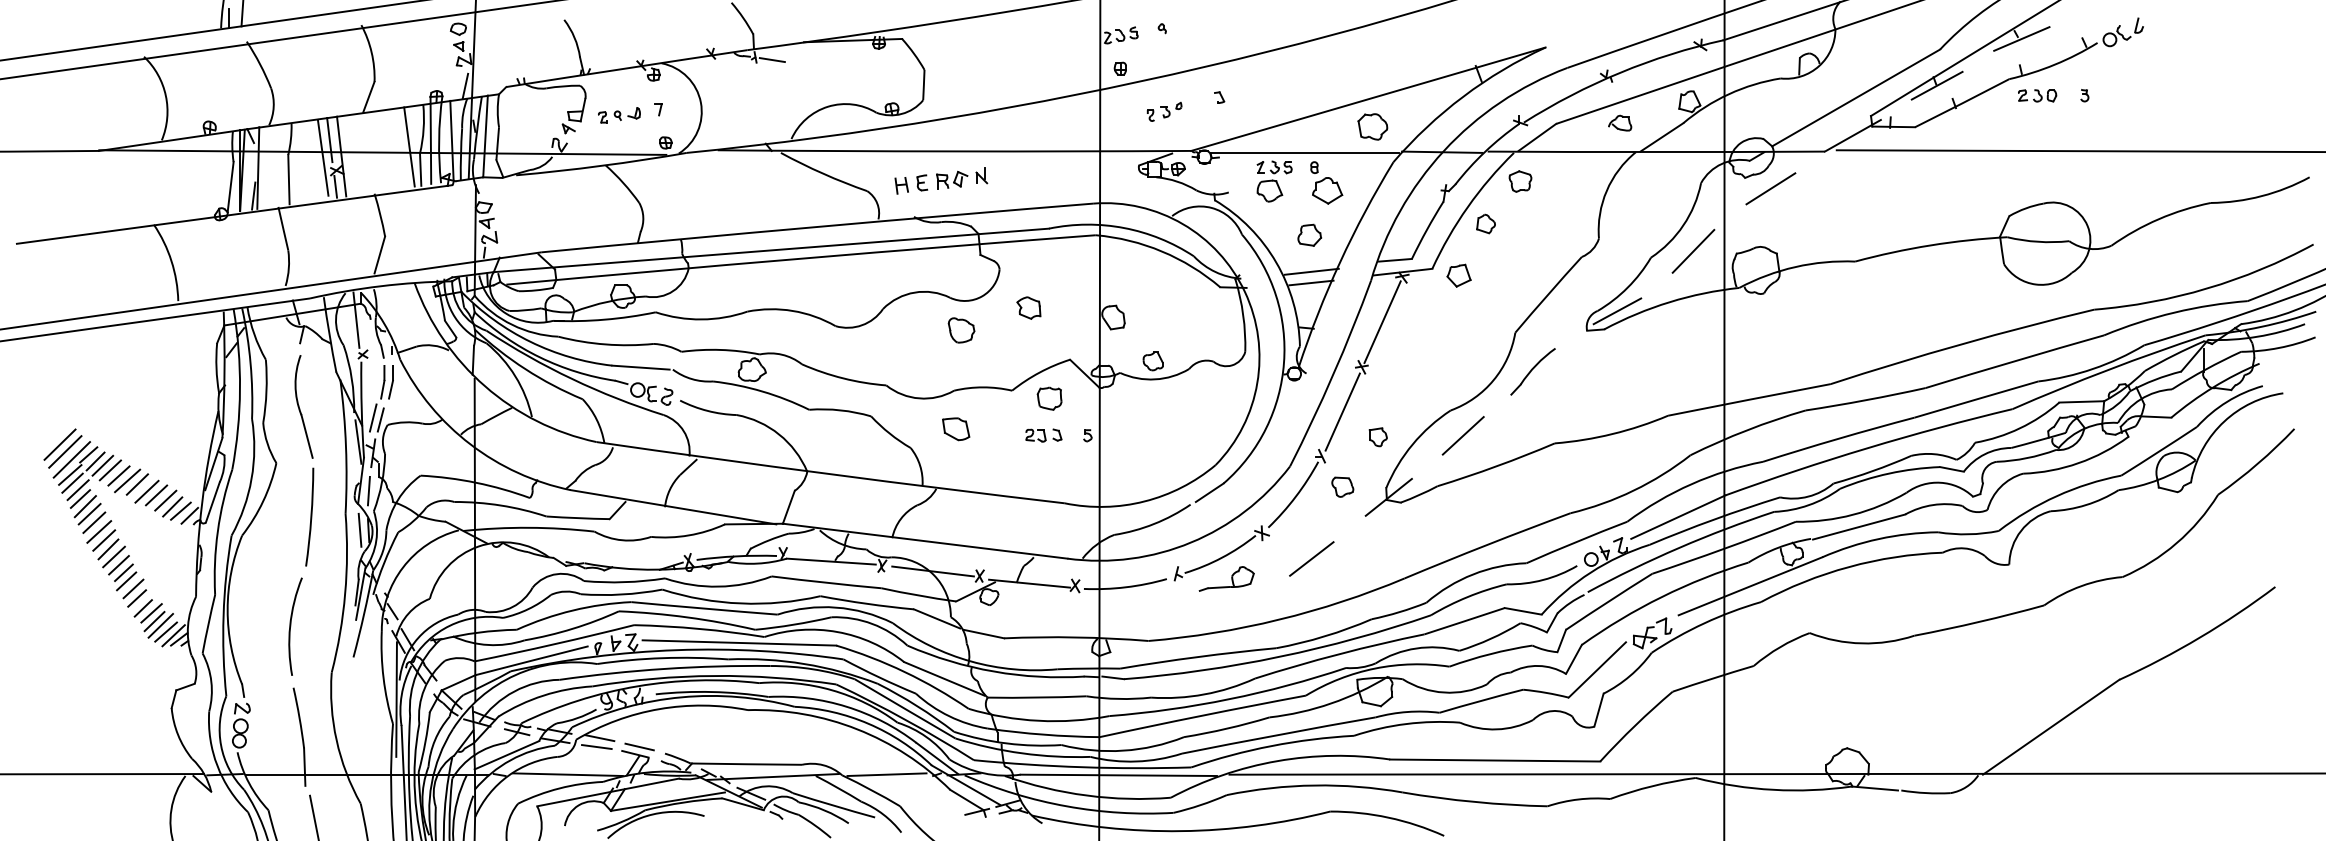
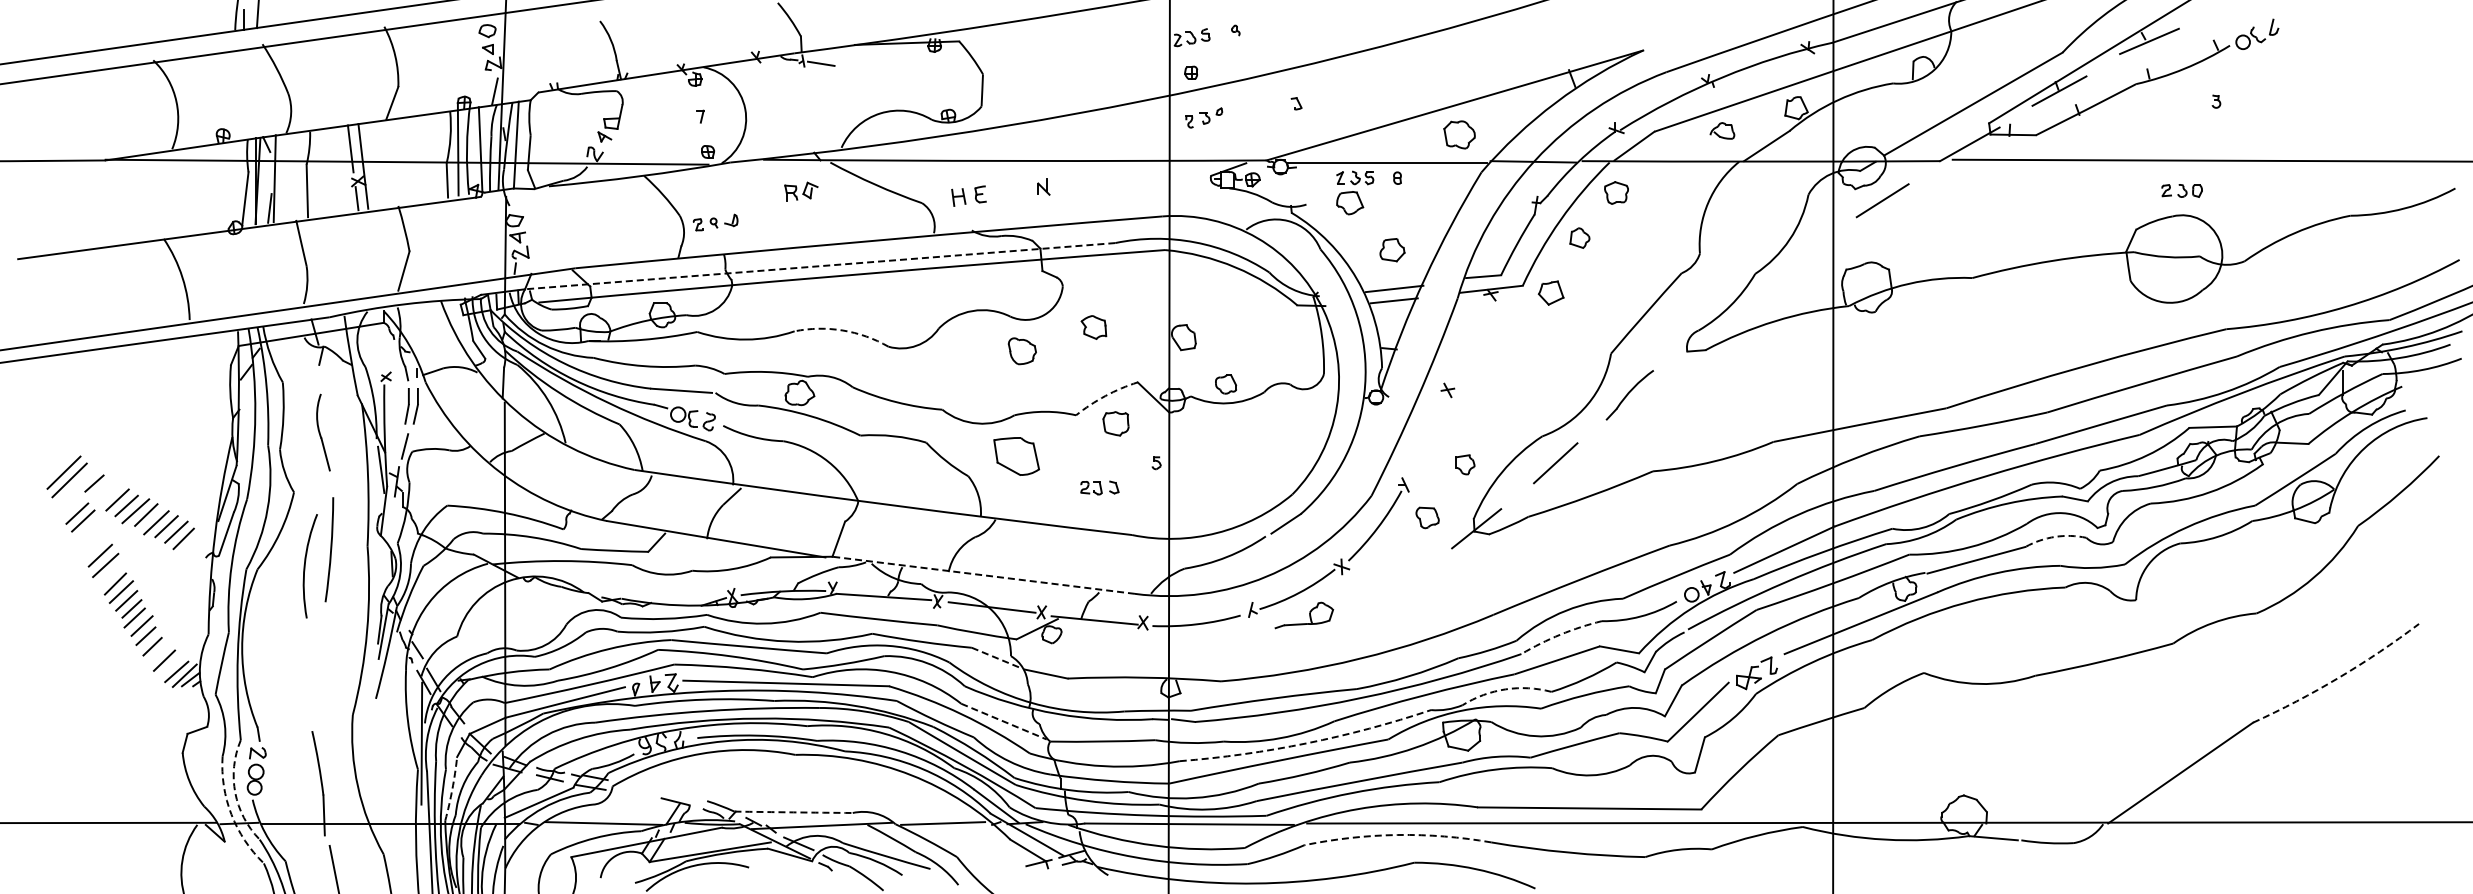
part: (2036, 95) -> (2181, 190), moved
part: (1164, 111) -> (1204, 117), moved
part: (619, 115) -> (715, 222), moved
line: (409, 147) -> (435, 156), removed
line: (322, 157) -> (343, 167), removed
part: (952, 180) -> (801, 191), moved
part: (1327, 190) -> (1411, 202), removed
line: (770, 250) -> (819, 266), solid -> dashed
line: (1693, 250) -> (1800, 266), removed
arc: (792, 310) -> (842, 330), solid -> dashed
line: (1617, 310) -> (1719, 330), removed
line: (355, 319) -> (378, 339), removed
line: (1382, 322) -> (1469, 342), removed
arc: (1039, 372) -> (1105, 396), solid -> dashed
part: (304, 406) -> (323, 432), size x0.7
line: (1342, 412) -> (1427, 438), removed
line: (372, 418) -> (396, 444), removed
part: (956, 428) -> (1016, 455), size x1.6
part: (1043, 435) -> (1099, 487), moved
line: (71, 459) -> (76, 488), removed
line: (95, 461) -> (101, 490), removed
line: (102, 465) -> (109, 494), removed
line: (69, 474) -> (74, 504), removed
line: (369, 491) -> (392, 522), removed
line: (80, 499) -> (85, 530), removed
arc: (1933, 504) -> (2055, 536), solid -> dashed
line: (84, 506) -> (90, 538), removed
line: (180, 511) -> (192, 543), removed
line: (89, 514) -> (95, 546), removed
line: (189, 515) -> (201, 547), removed
line: (359, 530) -> (382, 563), removed
line: (103, 540) -> (110, 574), removed
line: (925, 541) -> (983, 575), solid -> dashed
line: (1311, 559) -> (1394, 594), removed
arc: (1467, 596) -> (1560, 634), solid -> dashed
line: (151, 612) -> (161, 651), removed
line: (937, 618) -> (996, 657), solid -> dashed
line: (161, 625) -> (171, 664), removed
arc: (290, 626) -> (305, 566), moved
arc: (2199, 637) -> (2338, 677), solid -> dashed
arc: (1416, 648) -> (1505, 689), solid -> dashed
line: (944, 678) -> (1004, 721), solid -> dashed
arc: (1228, 699) -> (1306, 743), solid -> dashed
line: (599, 737) -> (637, 784), removed
arc: (425, 742) -> (452, 789), solid -> dashed
arc: (221, 745) -> (235, 792), solid -> dashed
line: (639, 746) -> (680, 793), removed
line: (596, 747) -> (634, 794), removed
arc: (746, 764) -> (793, 812), solid -> dashed
arc: (217, 766) -> (231, 814), solid -> dashed
arc: (1314, 785) -> (1397, 835), solid -> dashed

